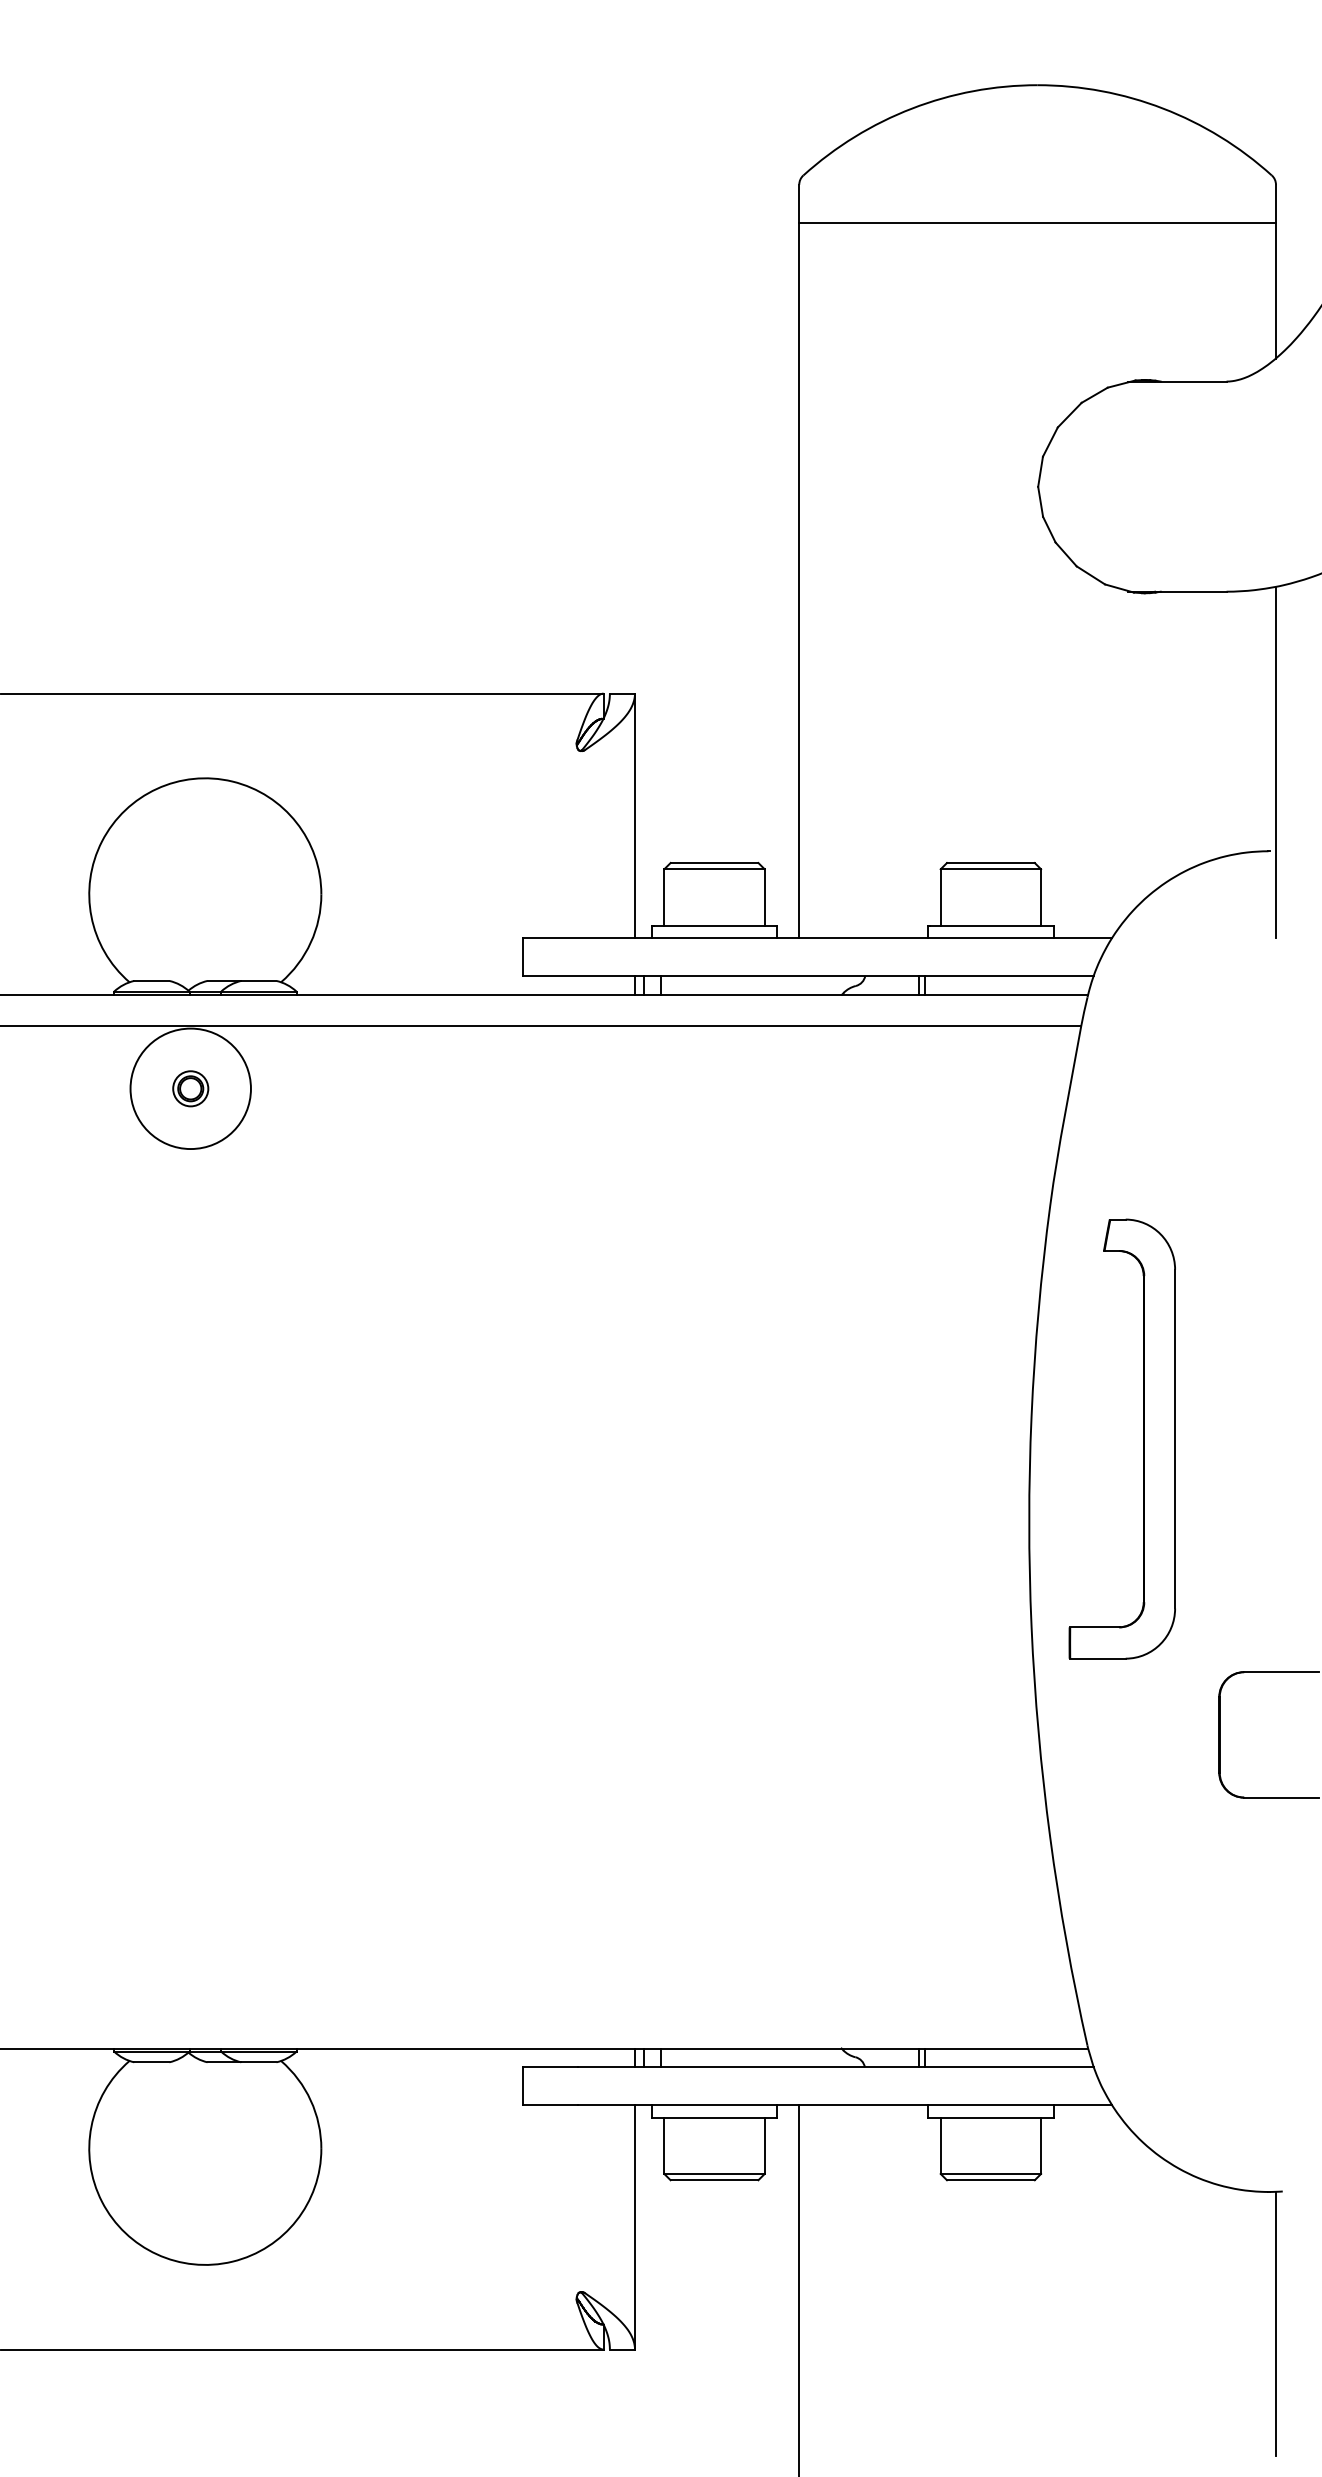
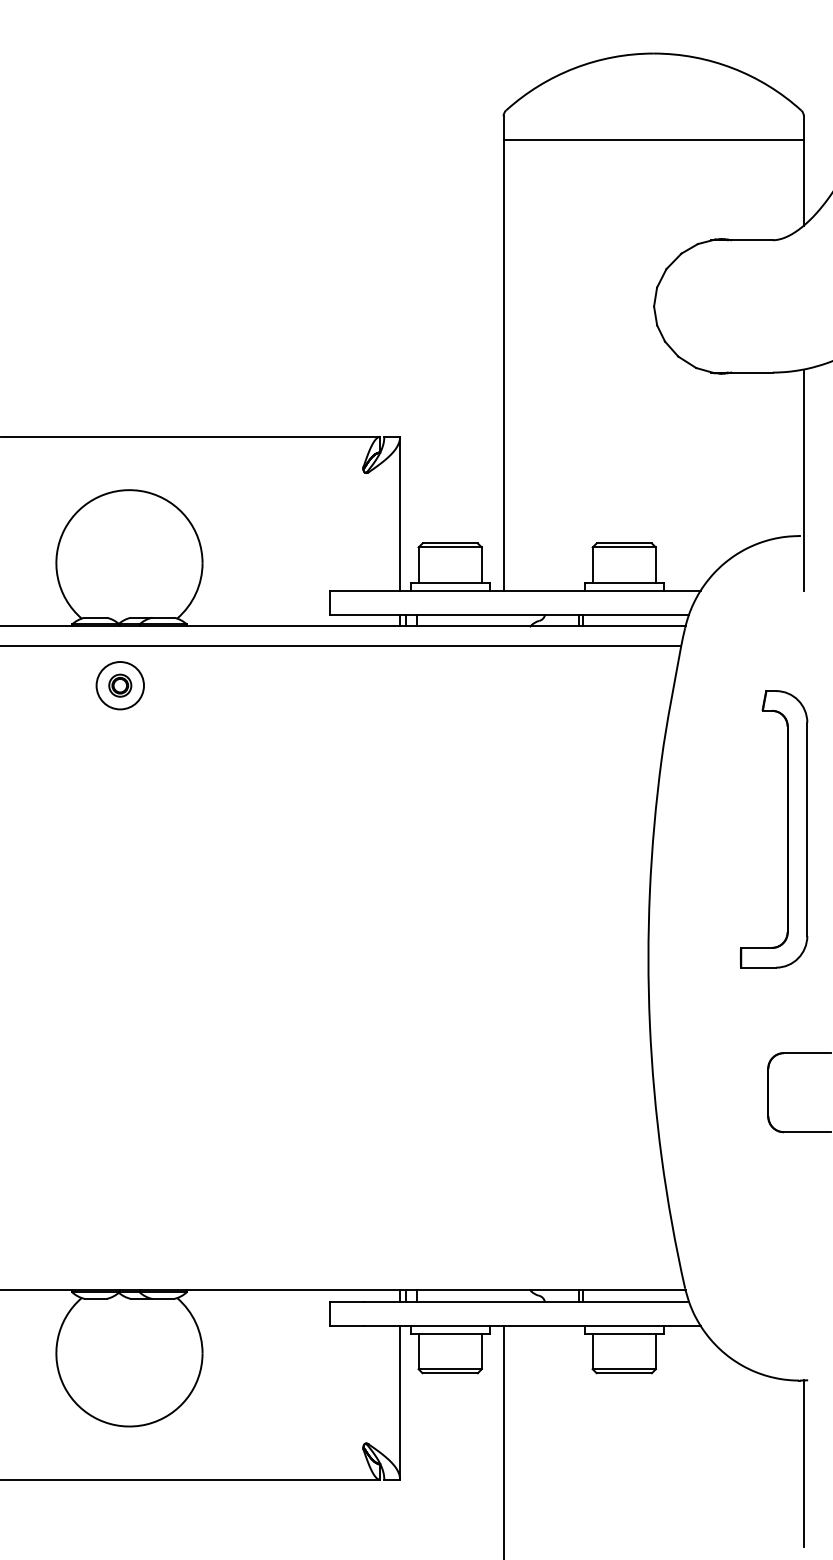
circle: (191, 1088) -> (120, 685), size x0.62
part: (1143, 1439) -> (787, 829), moved

